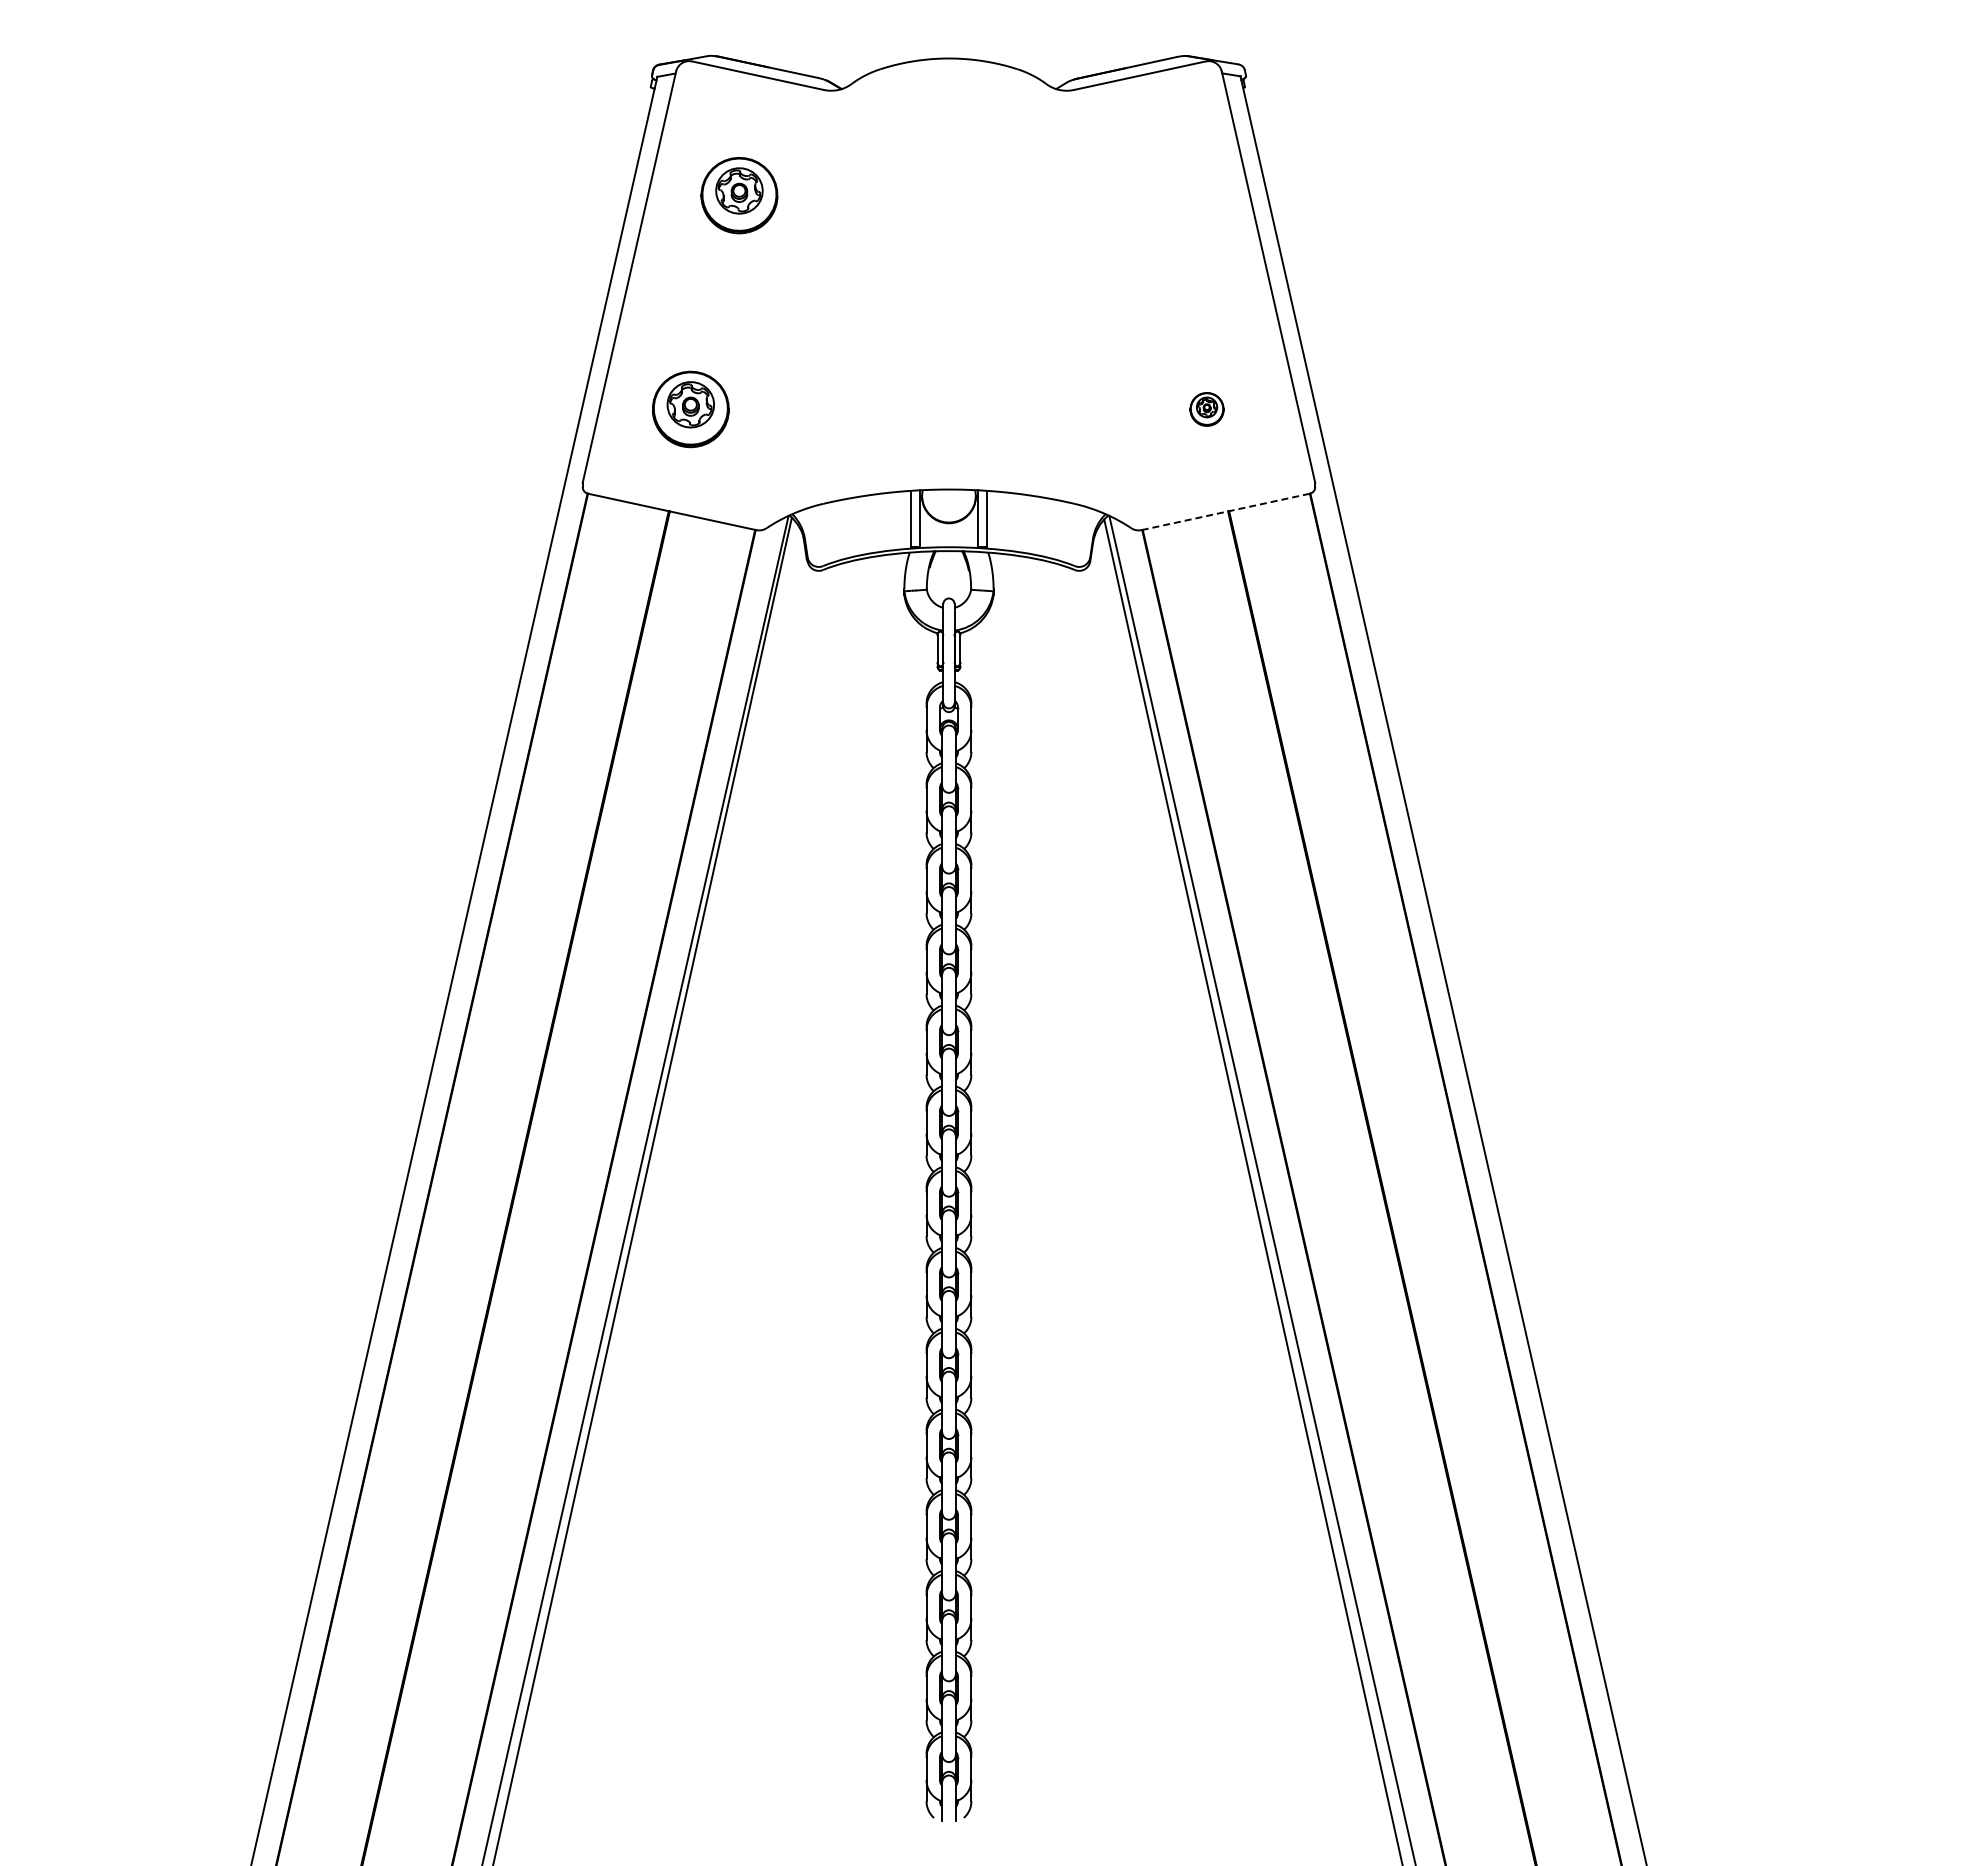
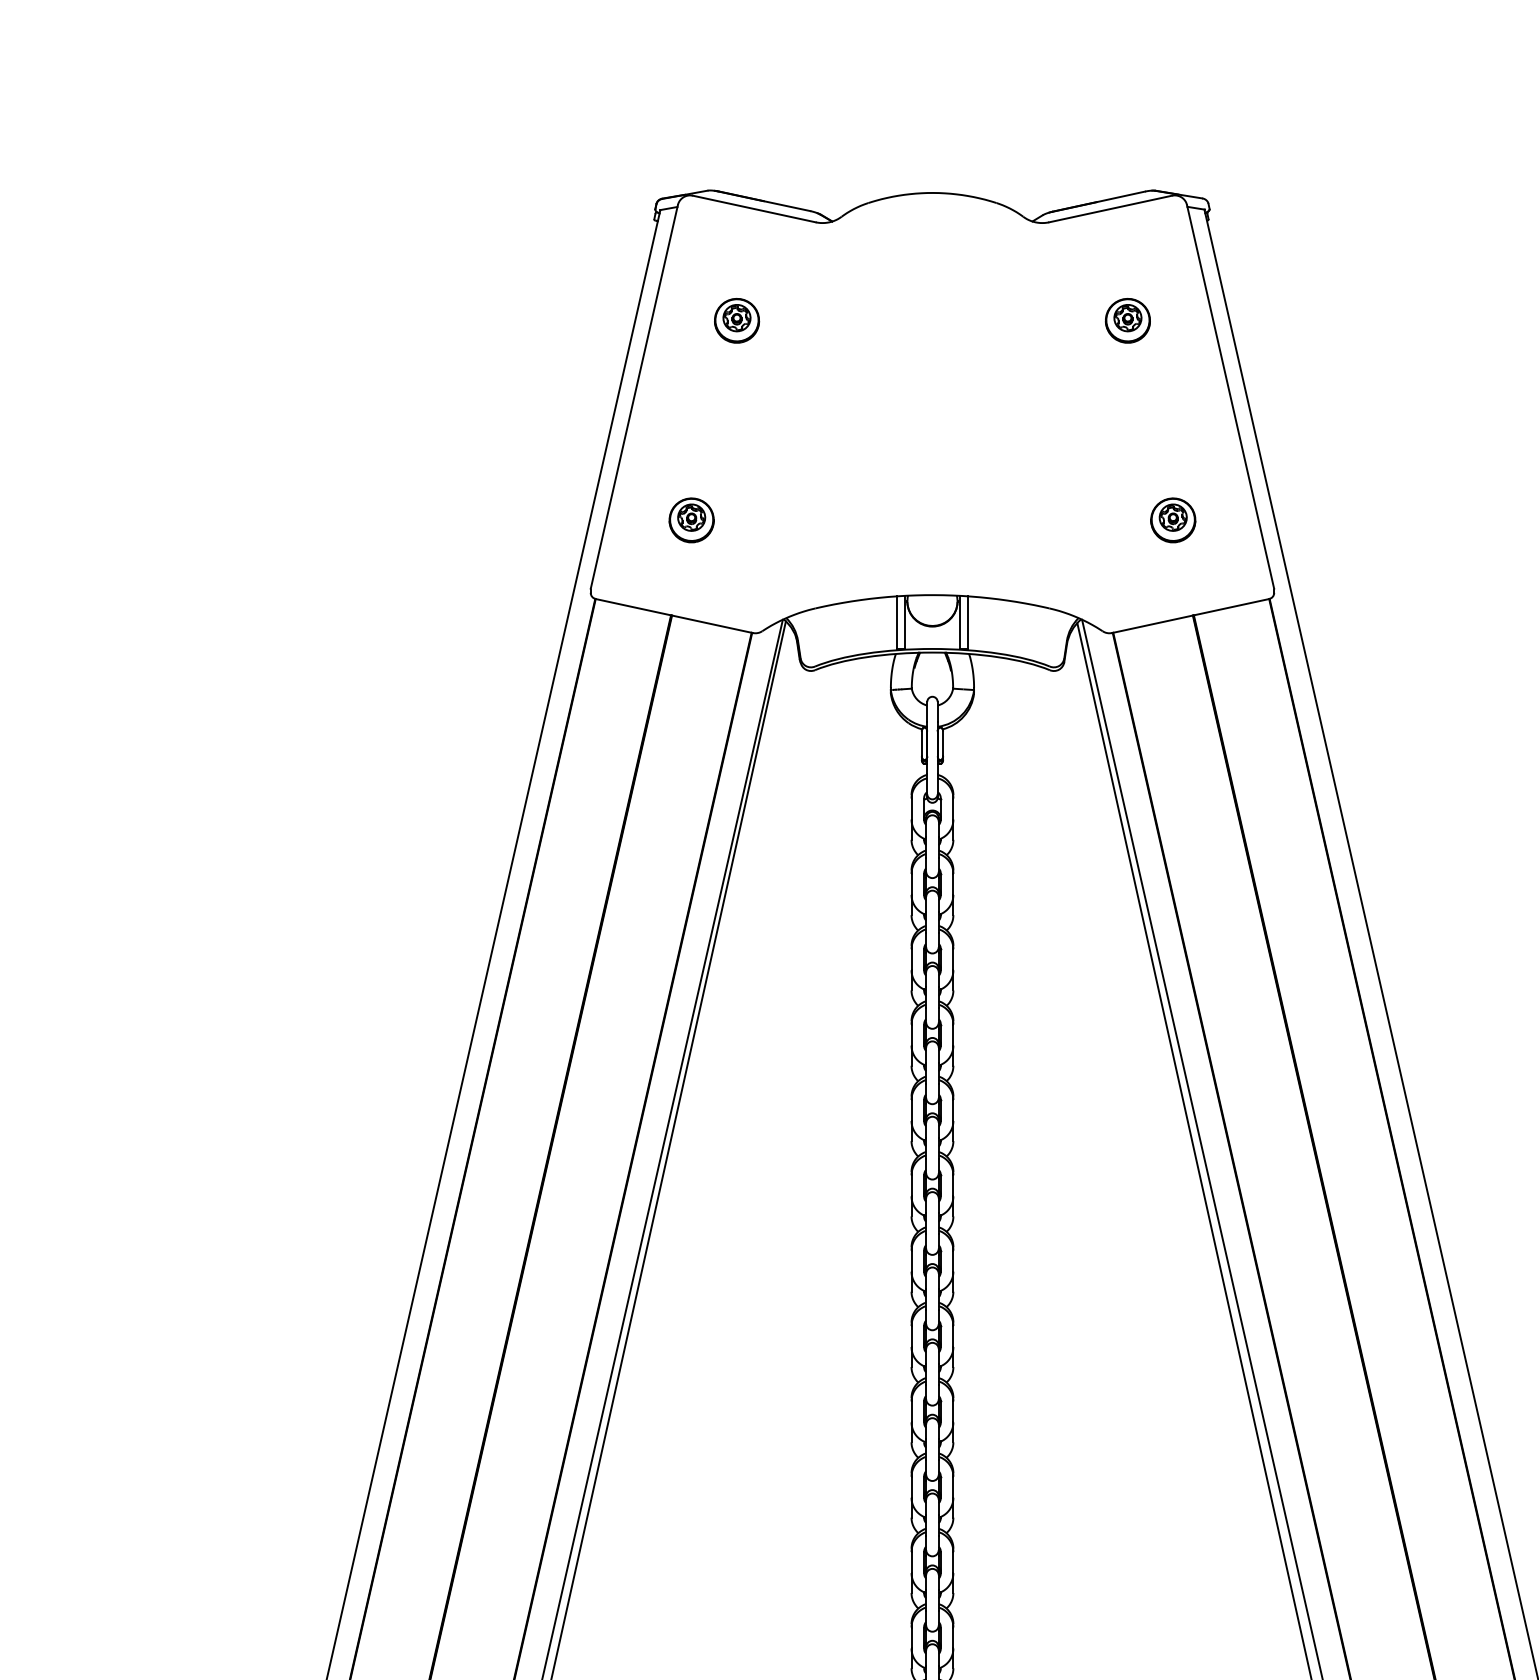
part: (739, 195) -> (737, 320), size x0.62
part: (1158, 195) -> (1127, 320), added
part: (690, 409) -> (691, 520), size x0.62
part: (1206, 409) -> (1172, 520), size x1.43
line: (1226, 511) -> (1191, 615), dashed -> solid

